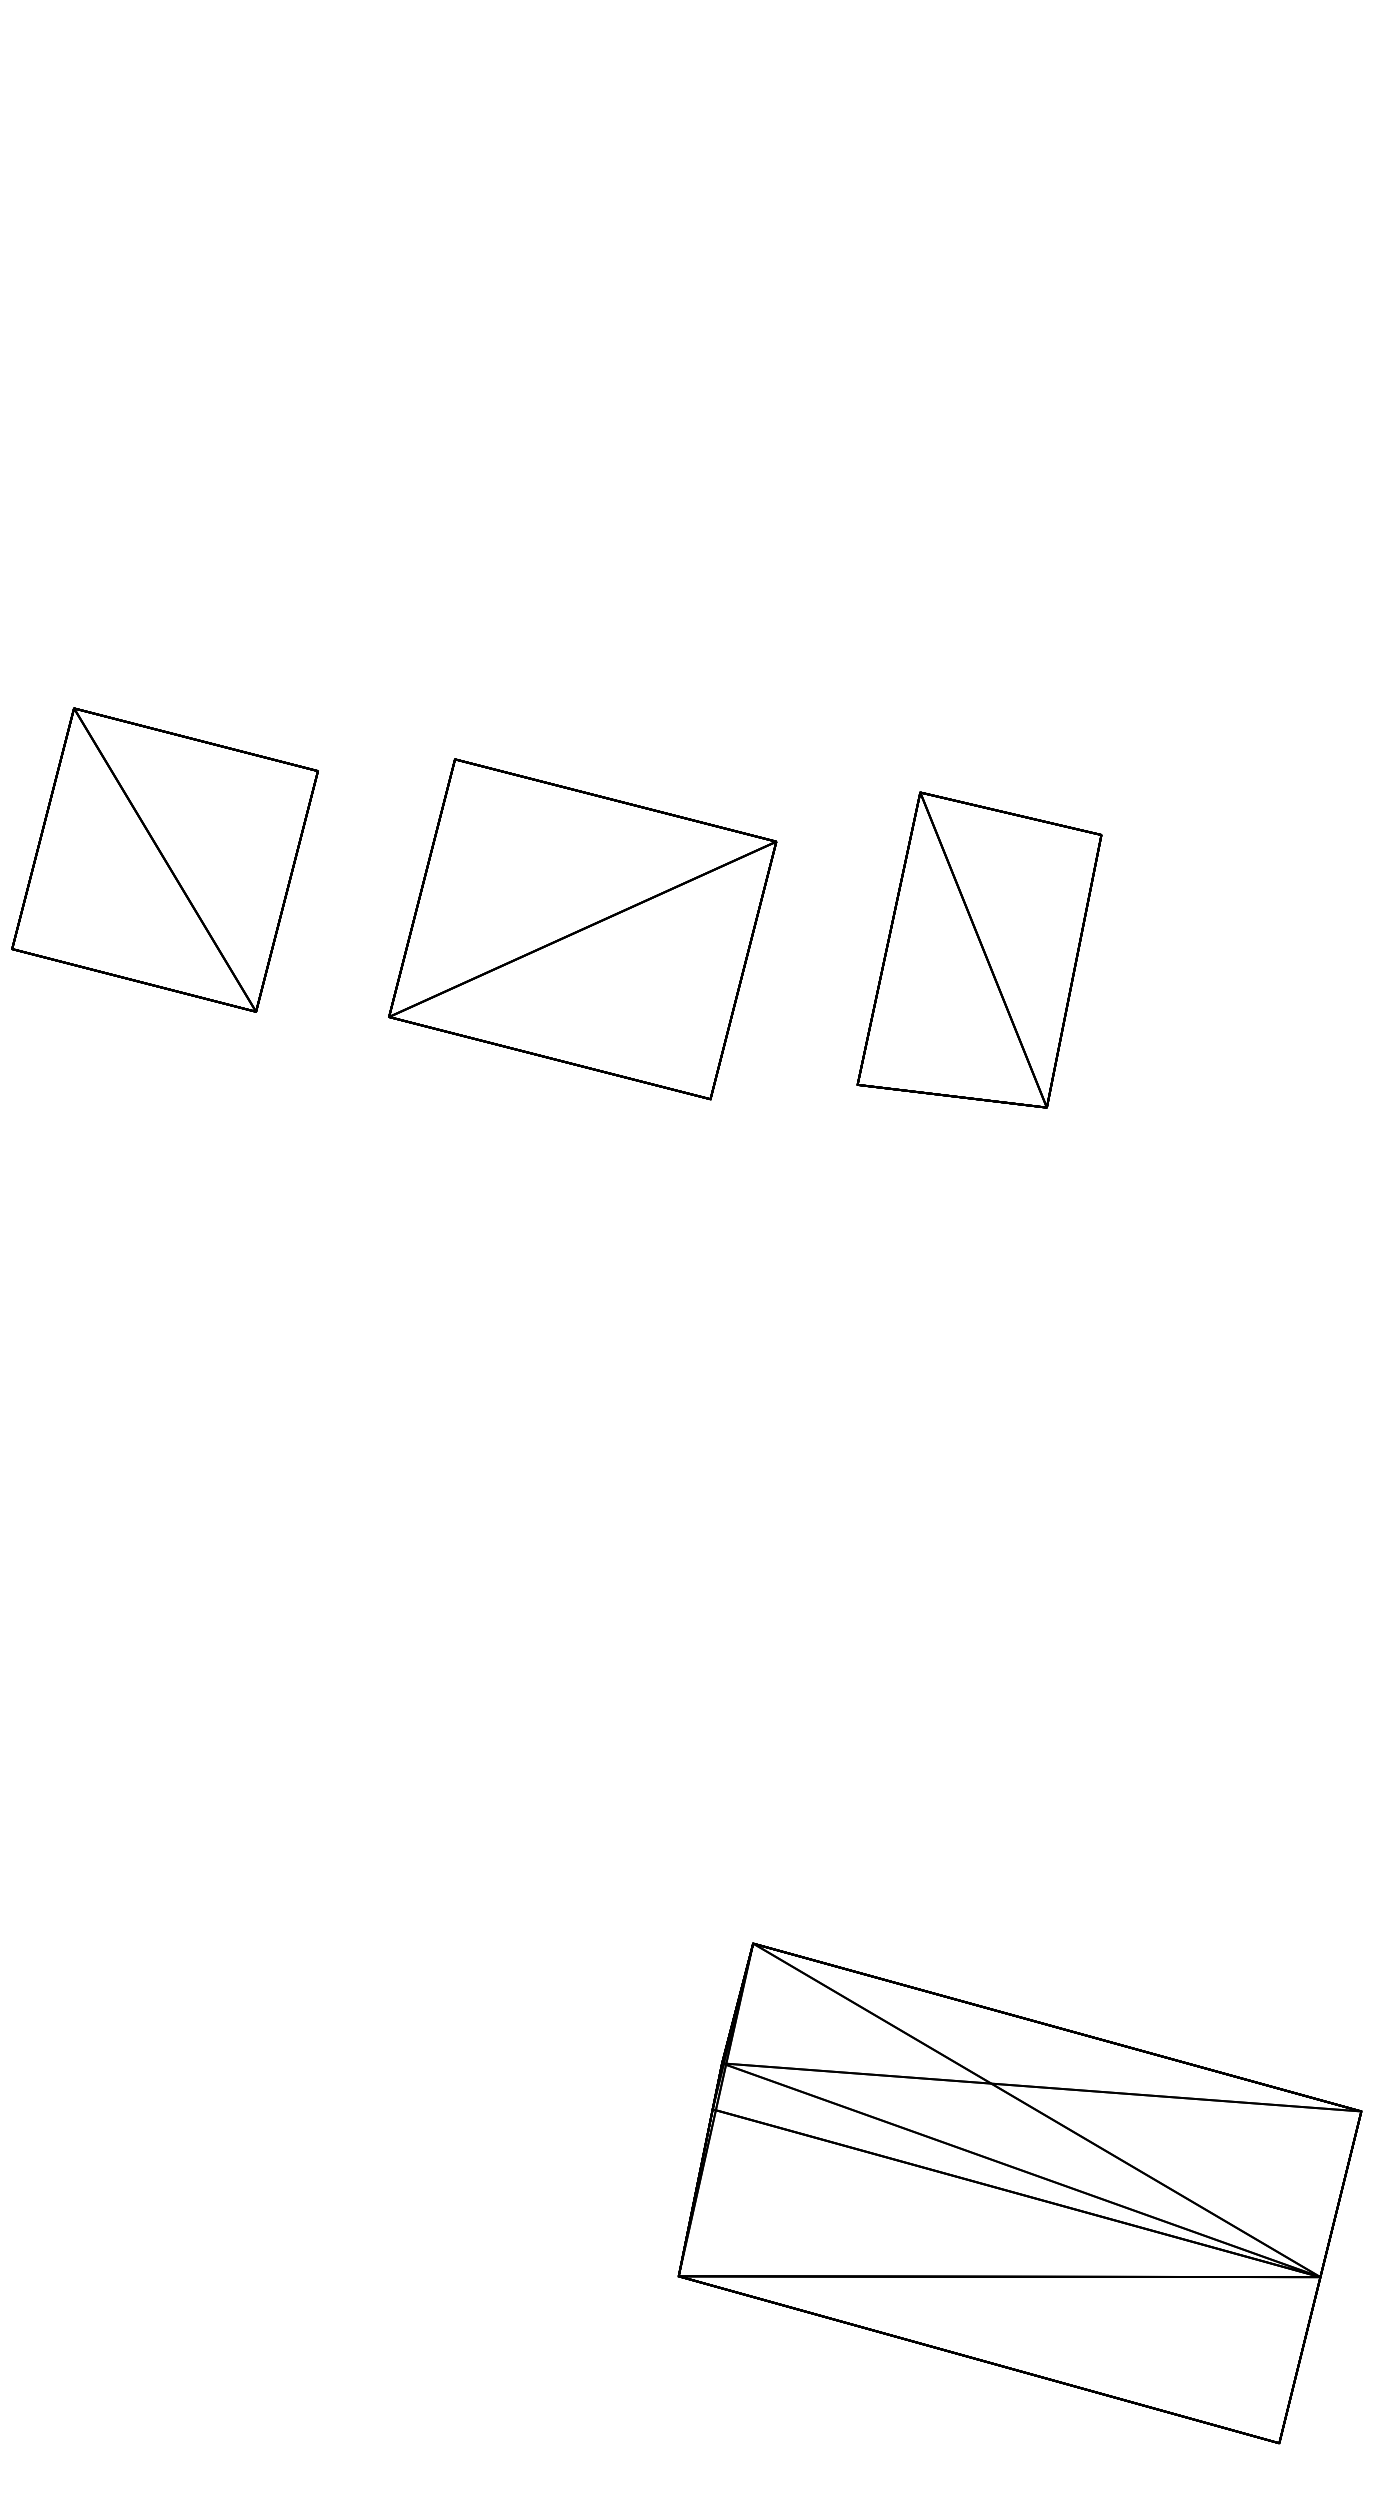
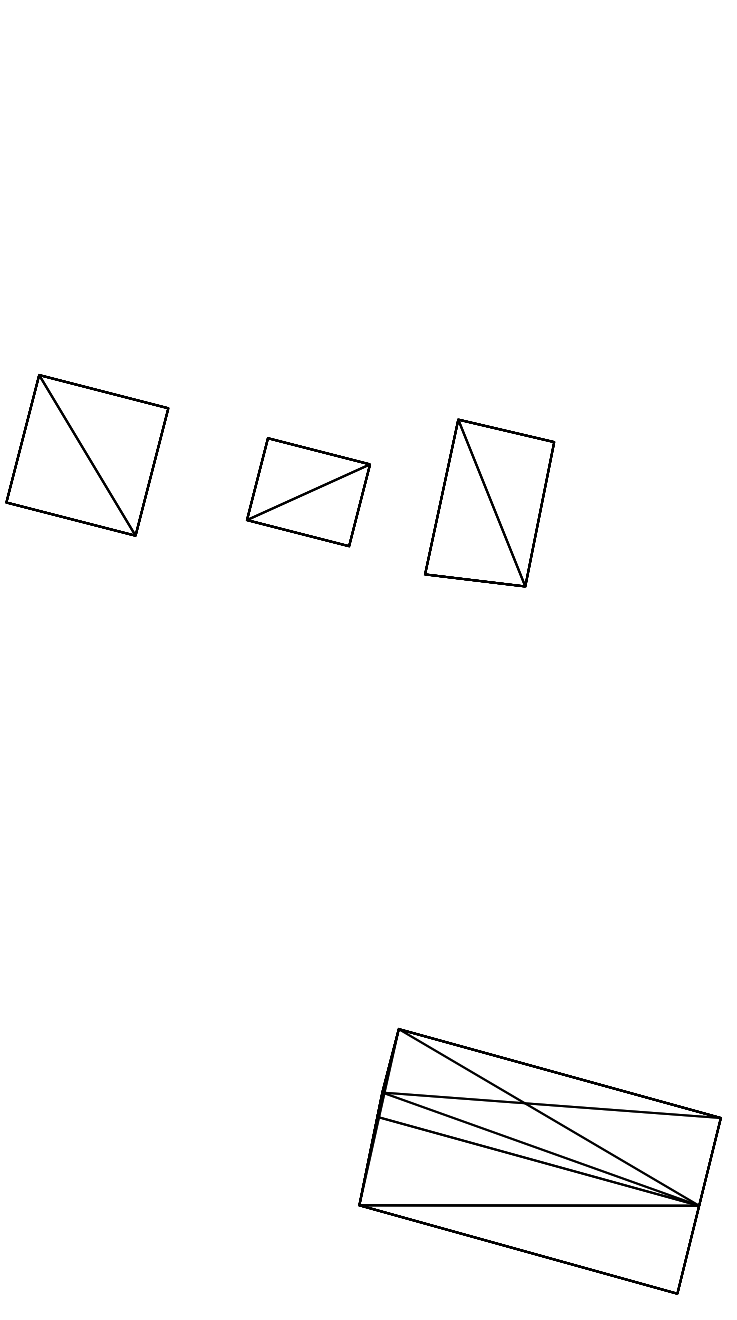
part: (582, 930) -> (308, 492), size x0.6
part: (979, 949) -> (489, 502), moved

